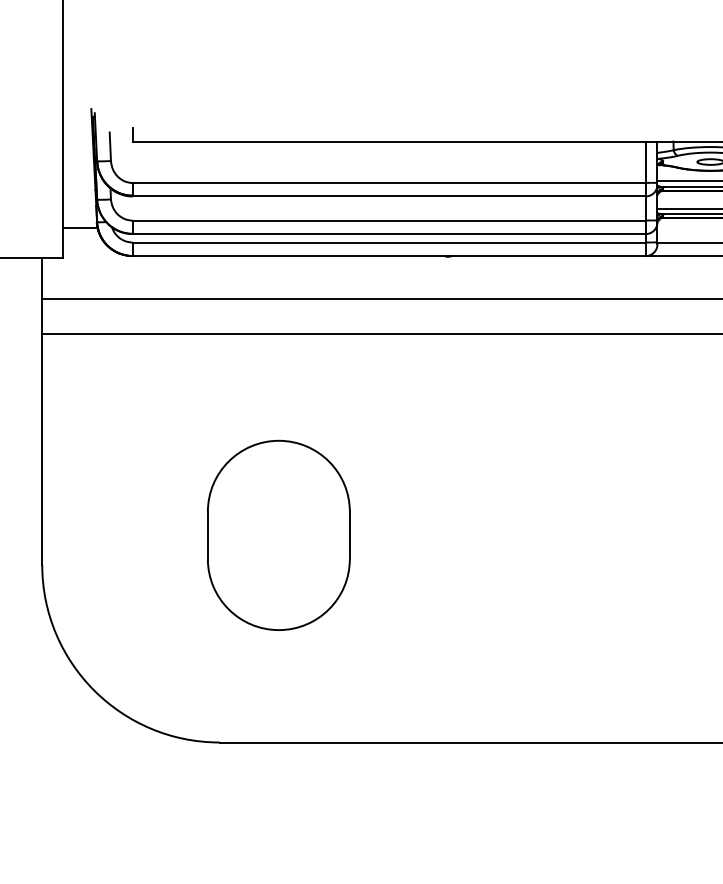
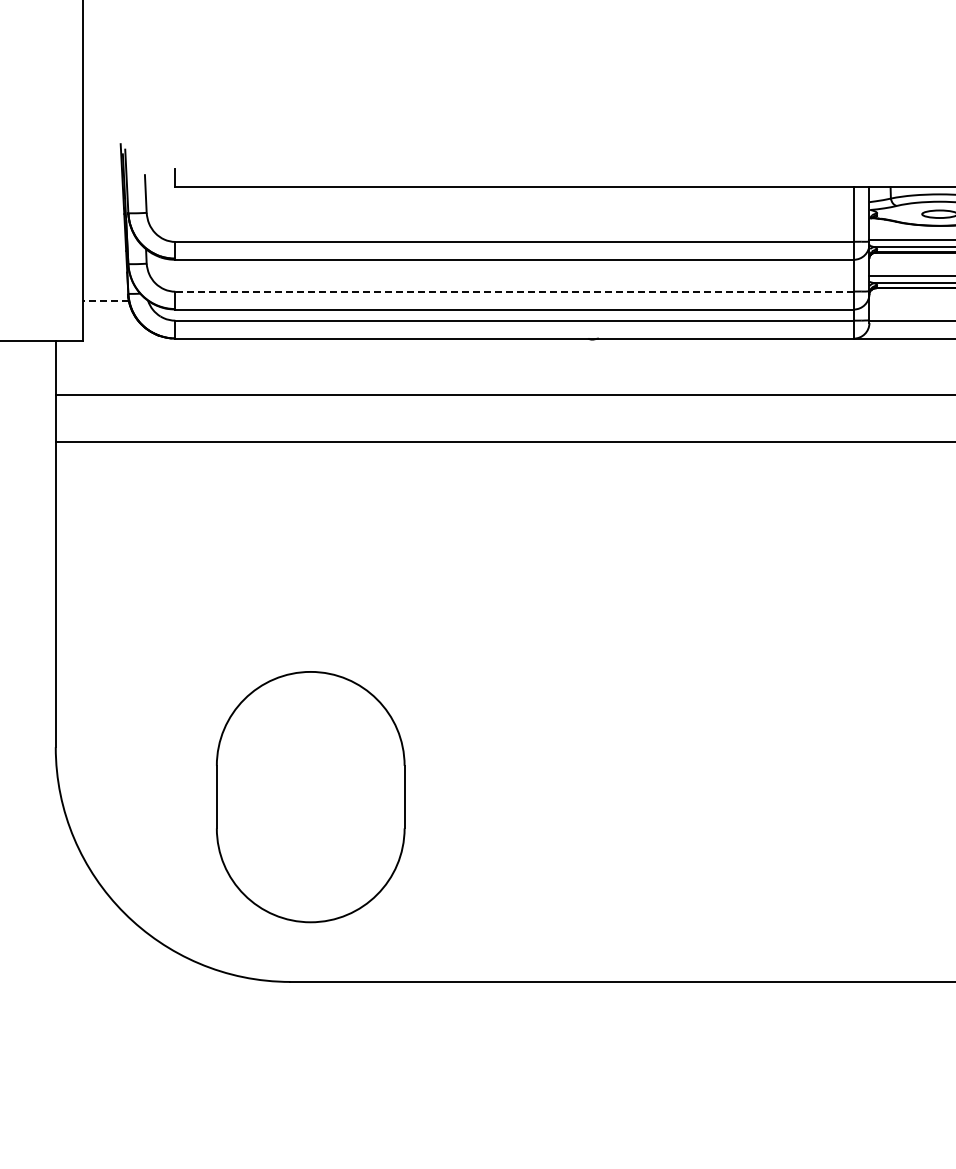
line: (389, 220) -> (514, 291), solid -> dashed
line: (80, 228) -> (106, 301), solid -> dashed
part: (278, 535) -> (310, 797), moved

